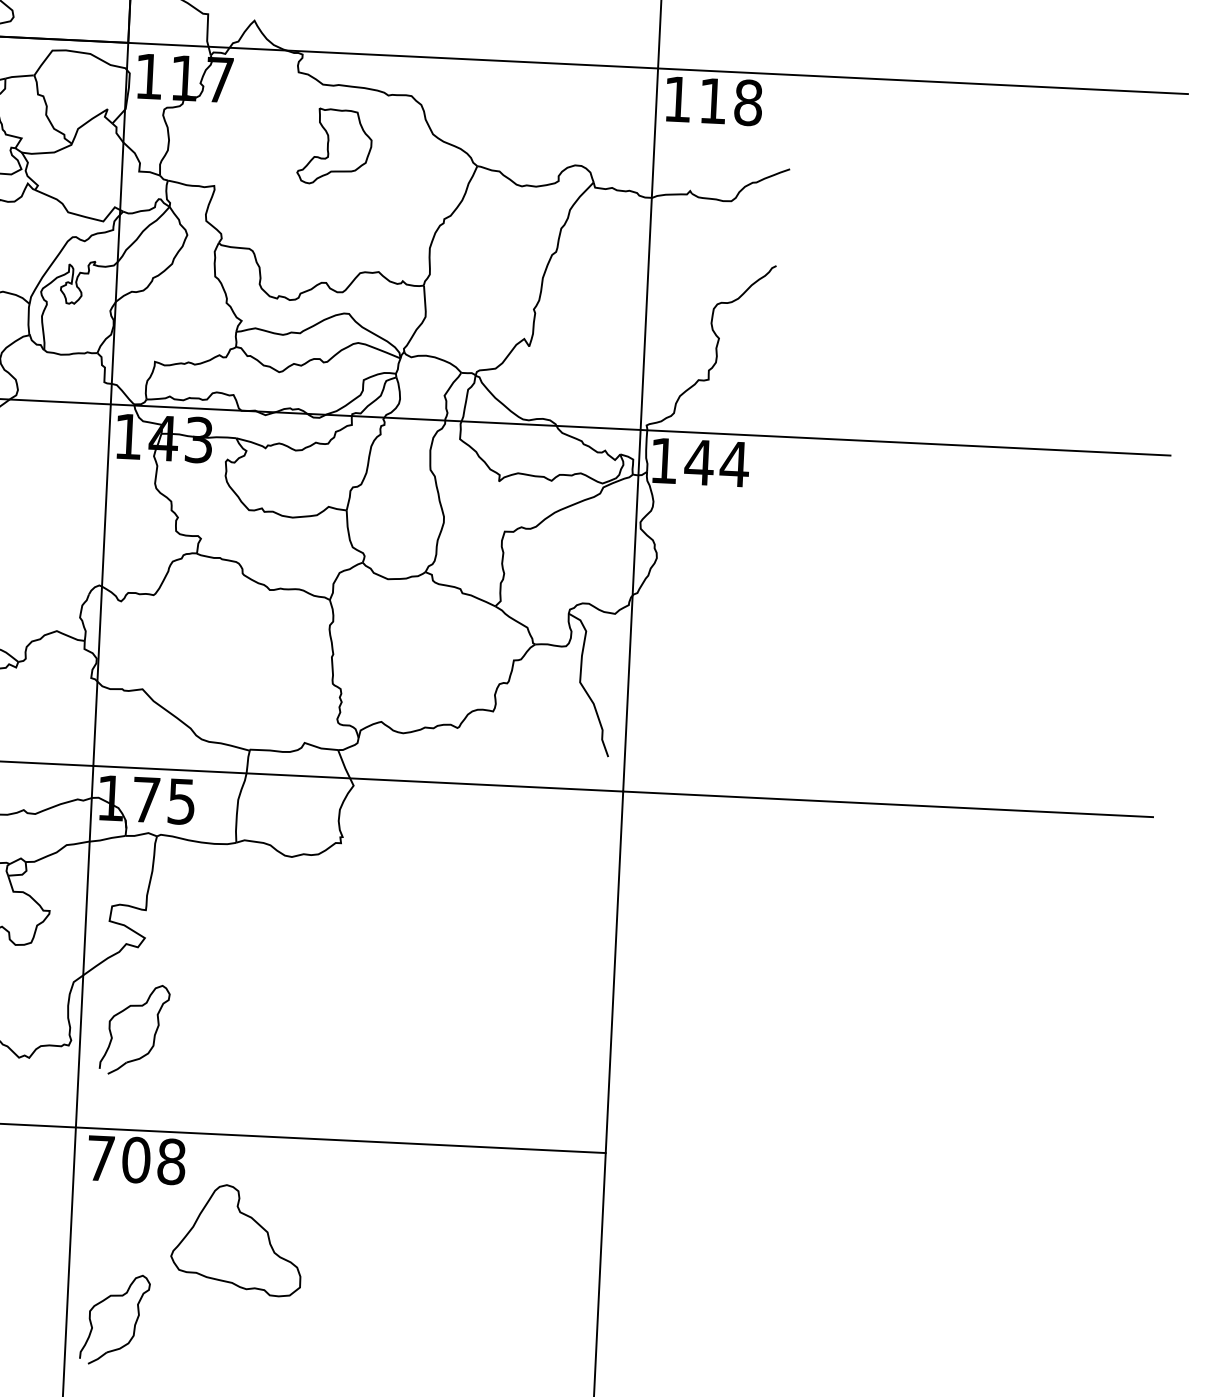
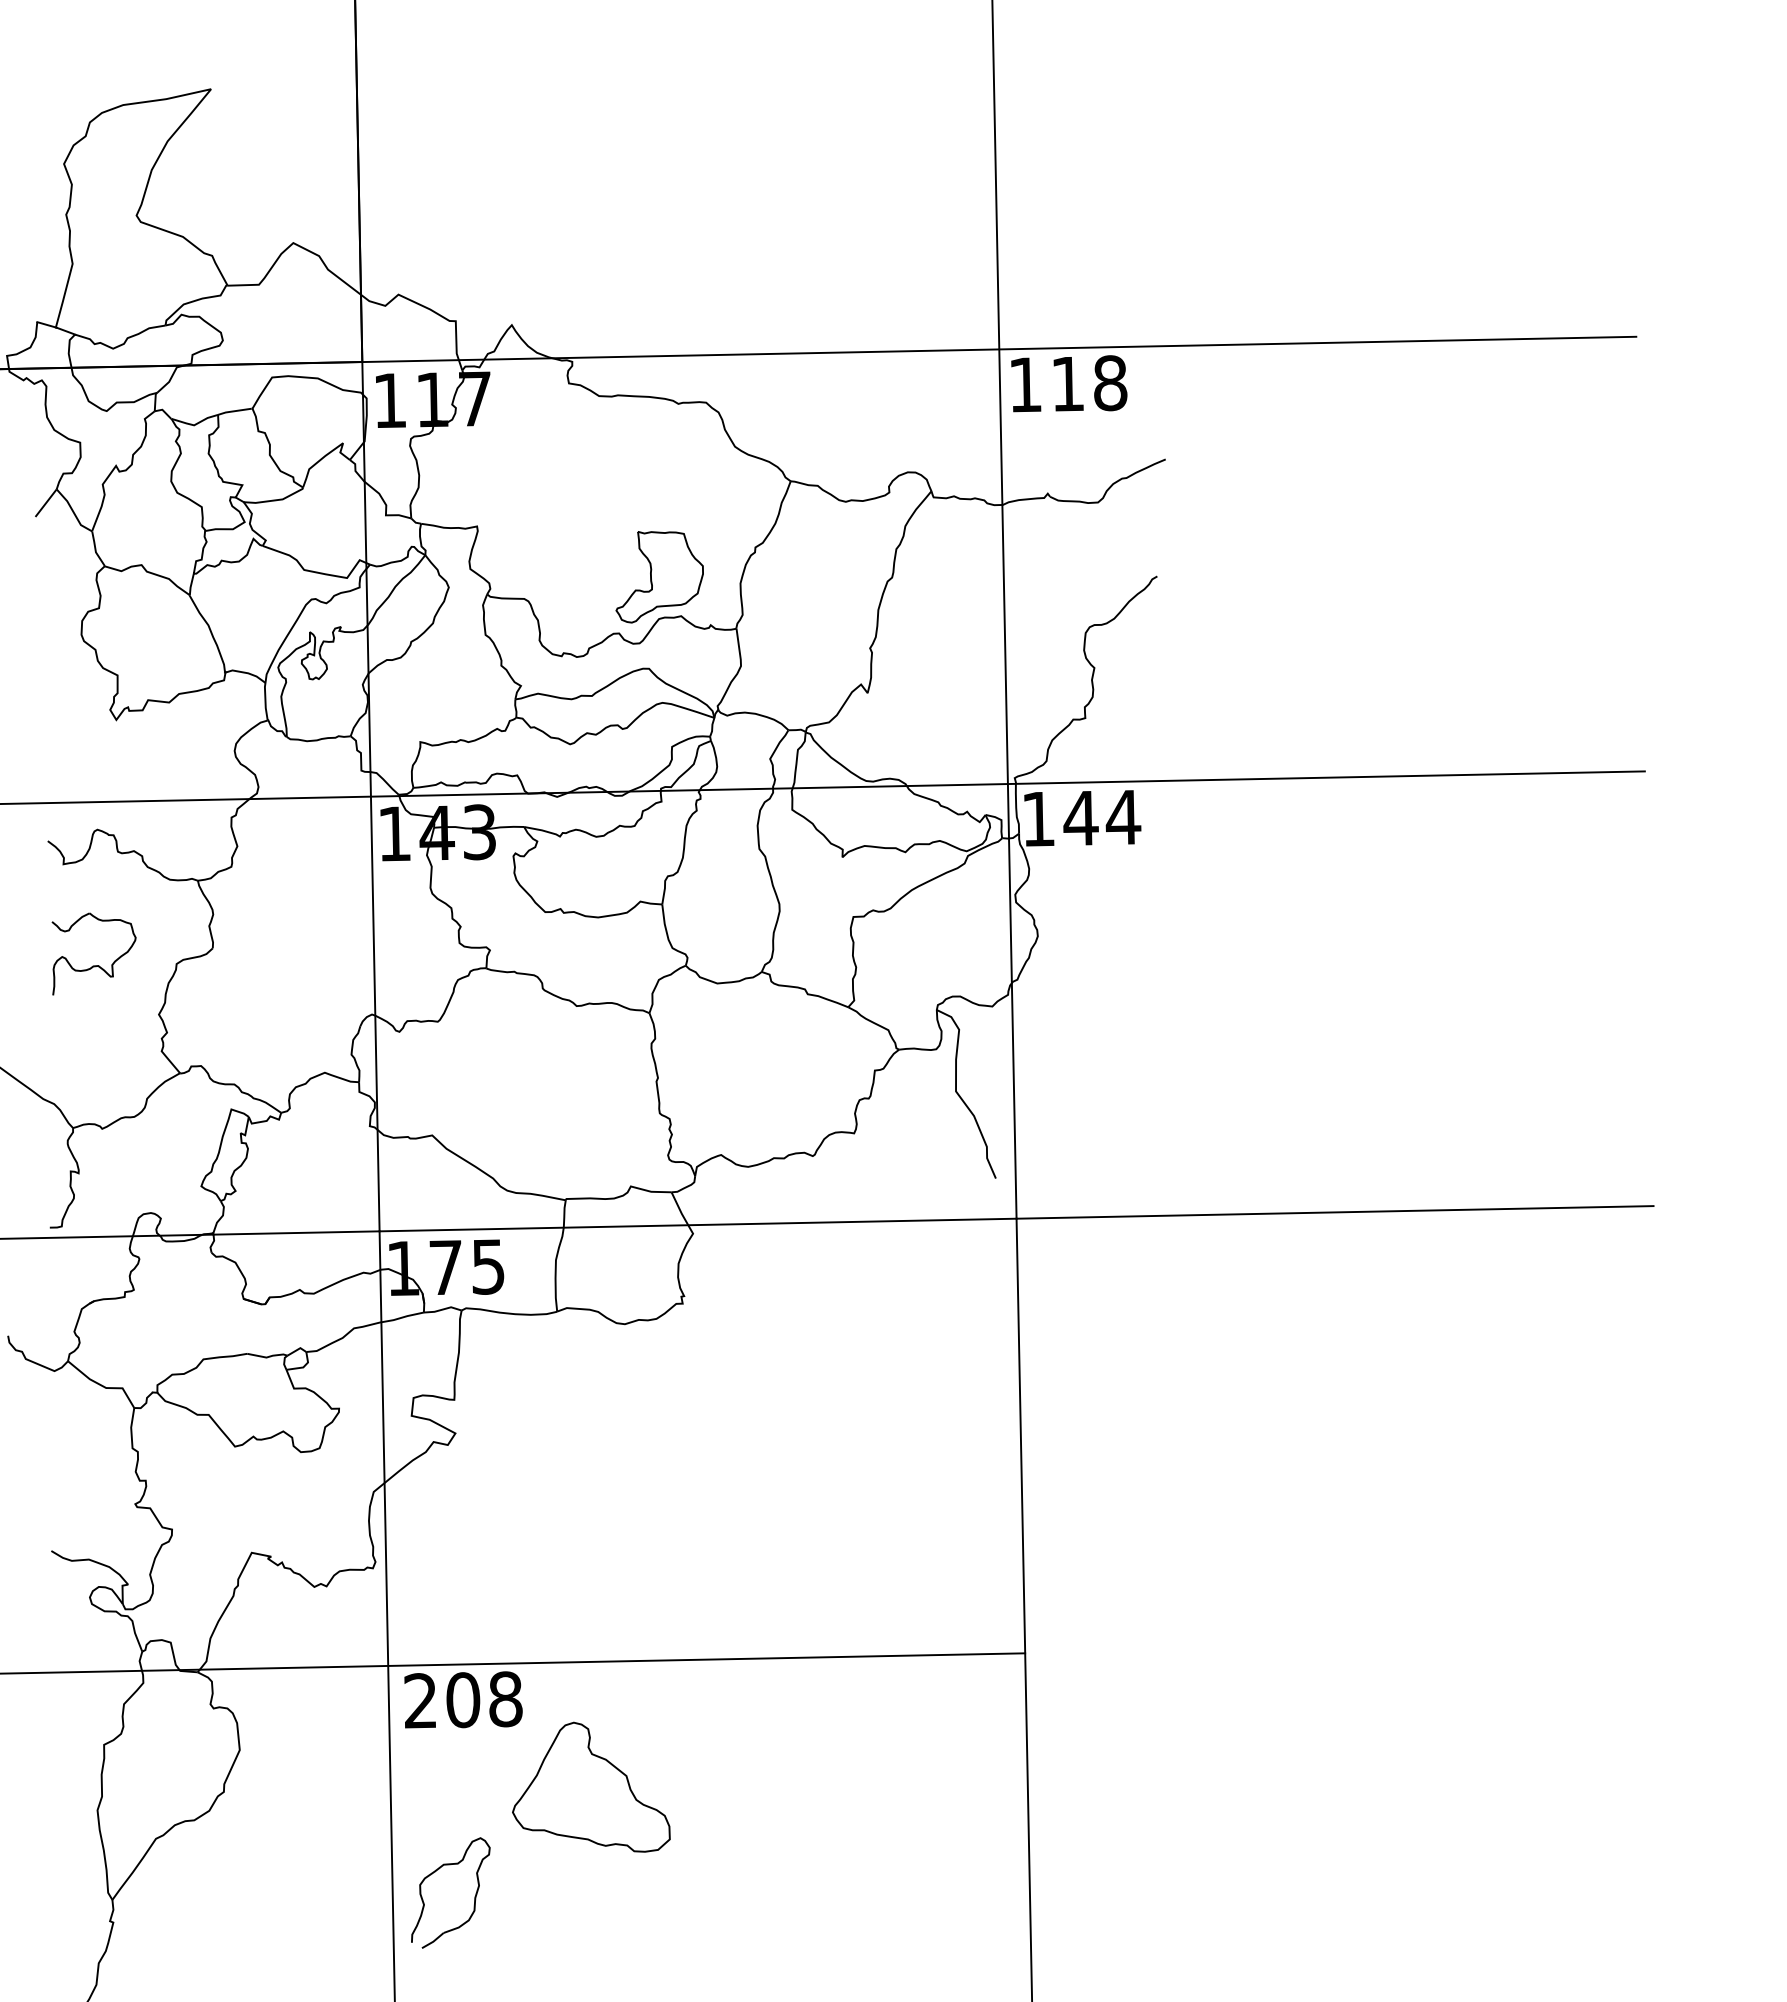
part: (334, 147) -> (659, 577), moved
part: (154, 1033) -> (474, 1547), removed
text: (99, 1157) -> (419, 1700), 708 -> 208

